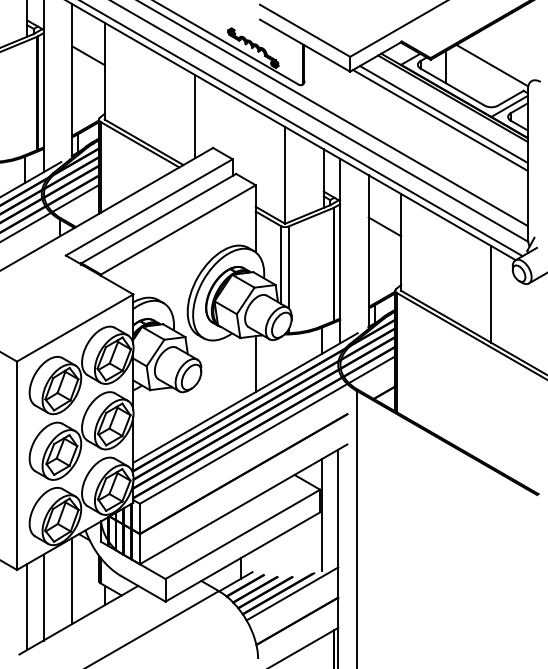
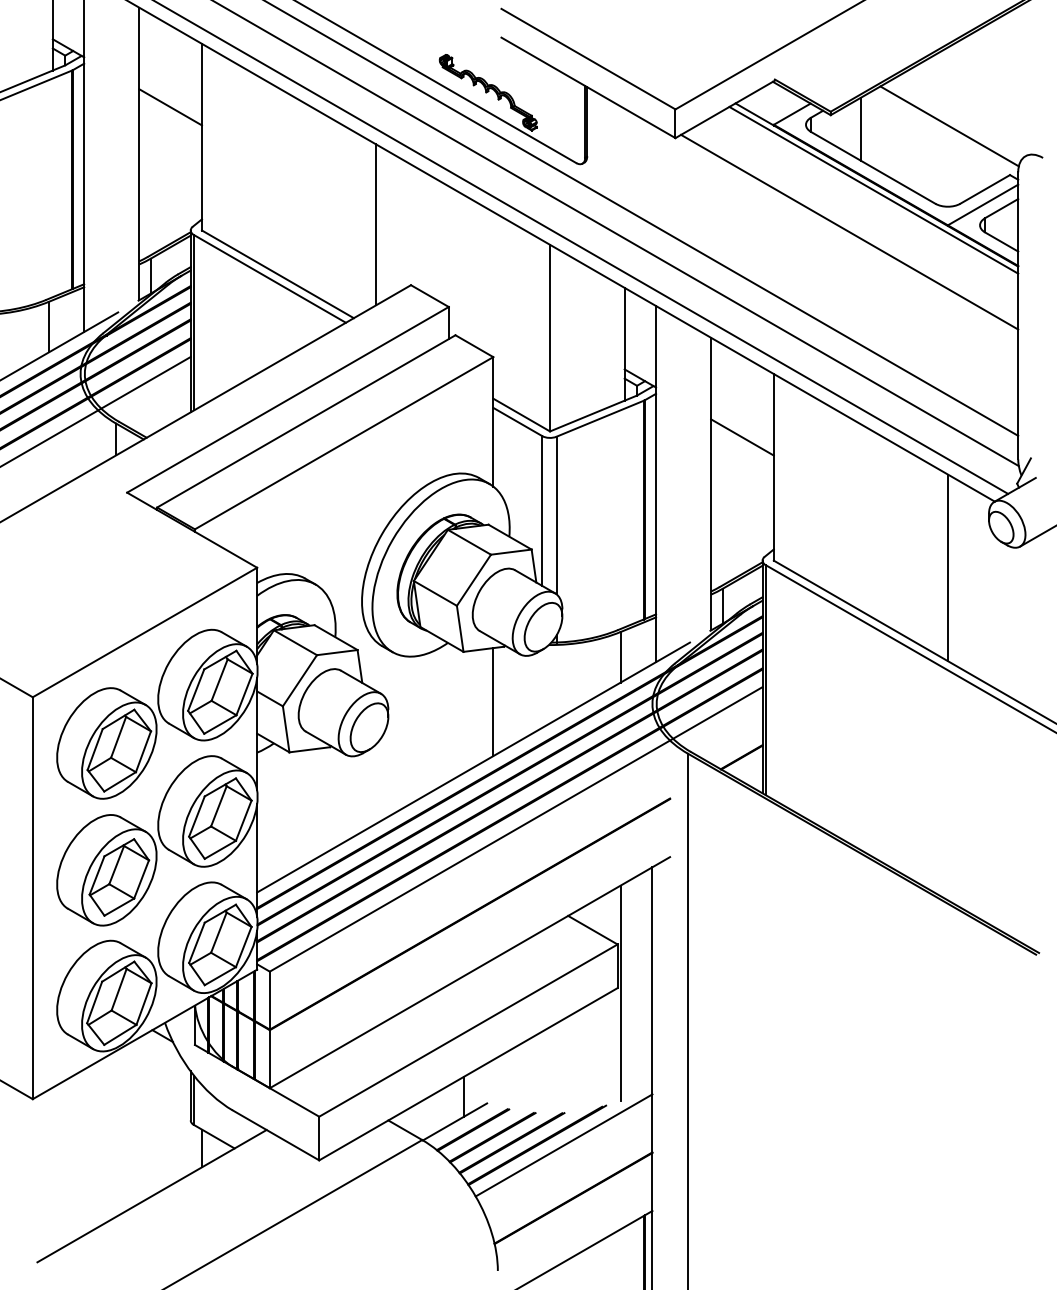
line: (443, 114) -> (855, 220), removed
line: (72, 581) -> (139, 1121), removed
line: (43, 597) -> (83, 1152), removed
line: (27, 606) -> (53, 1169), removed

